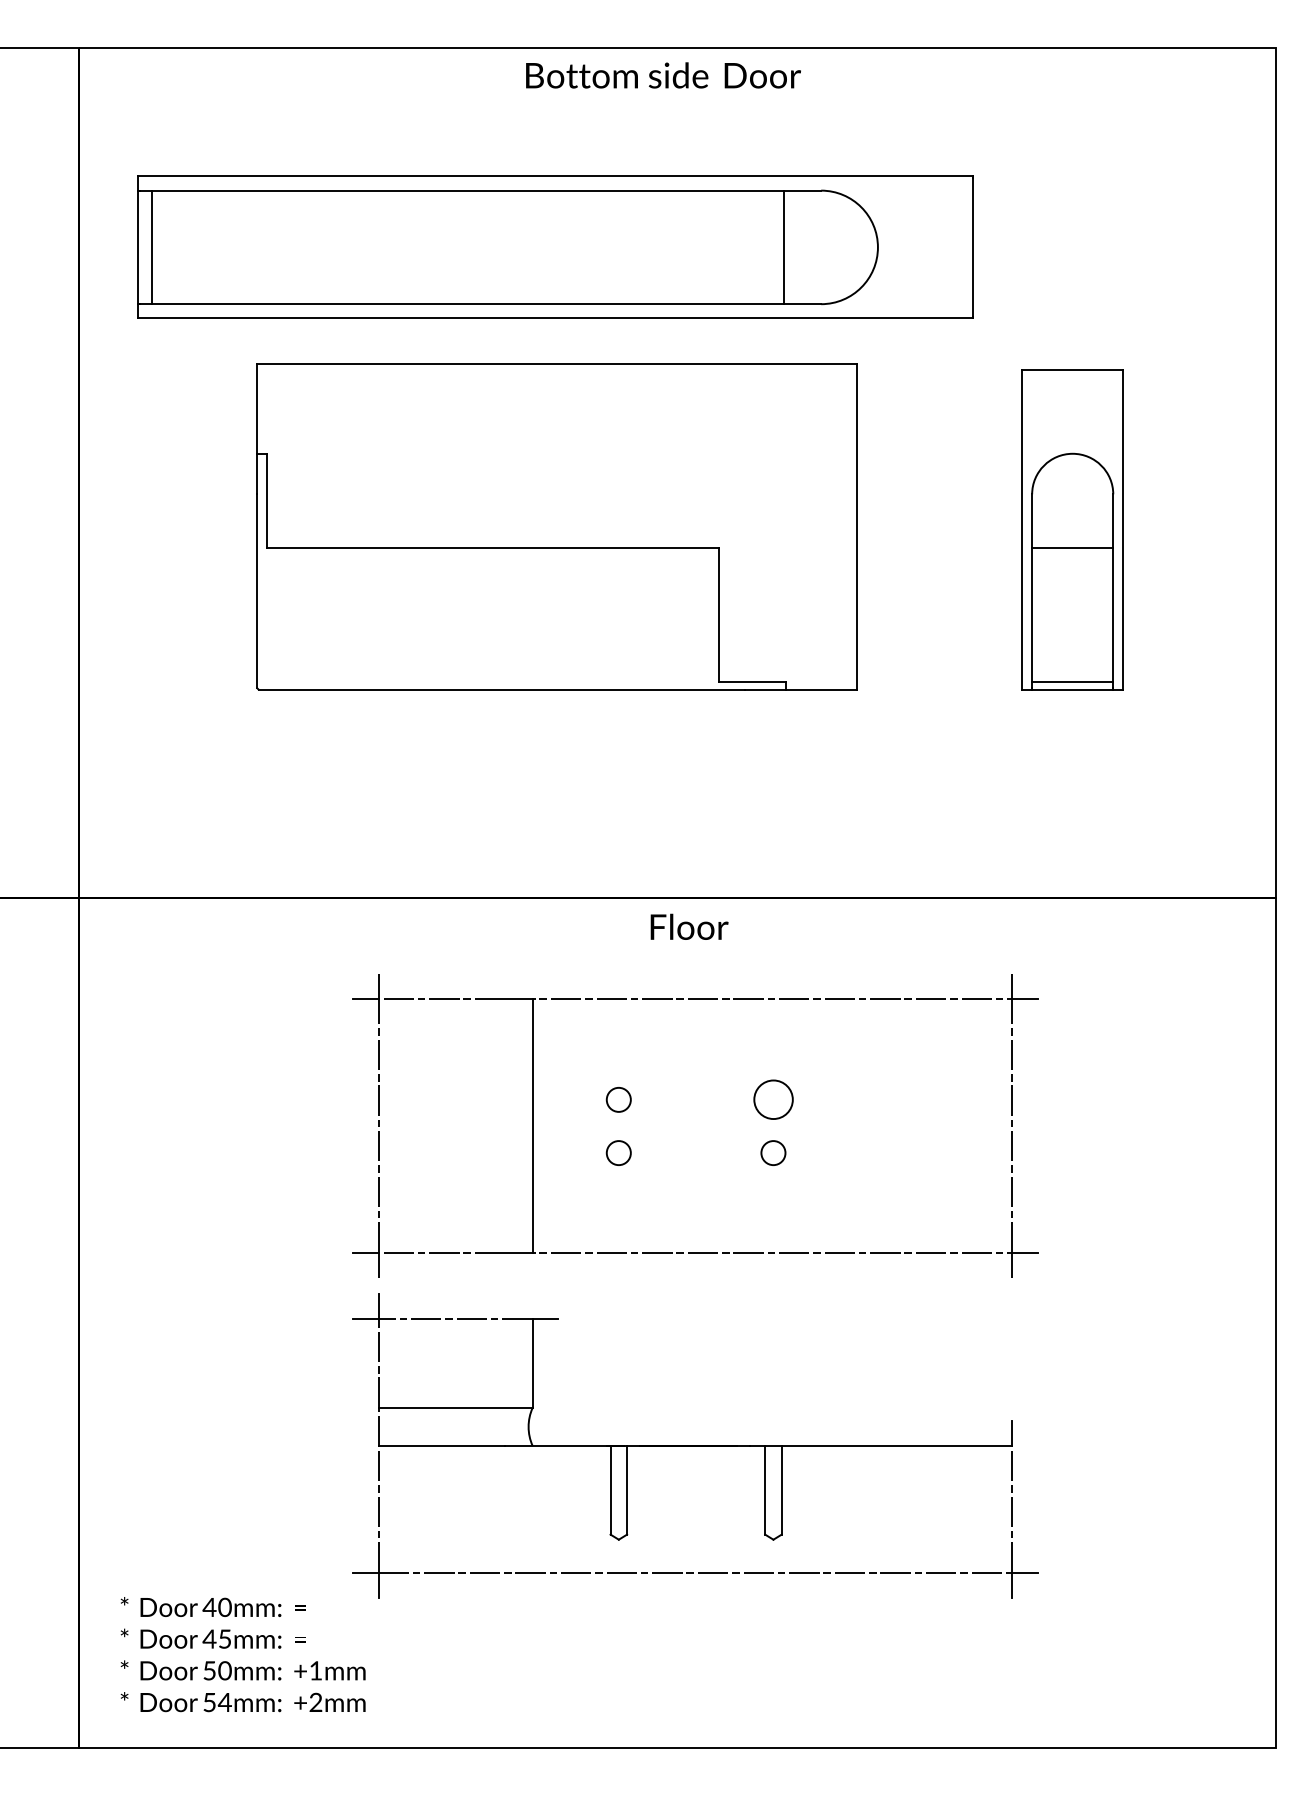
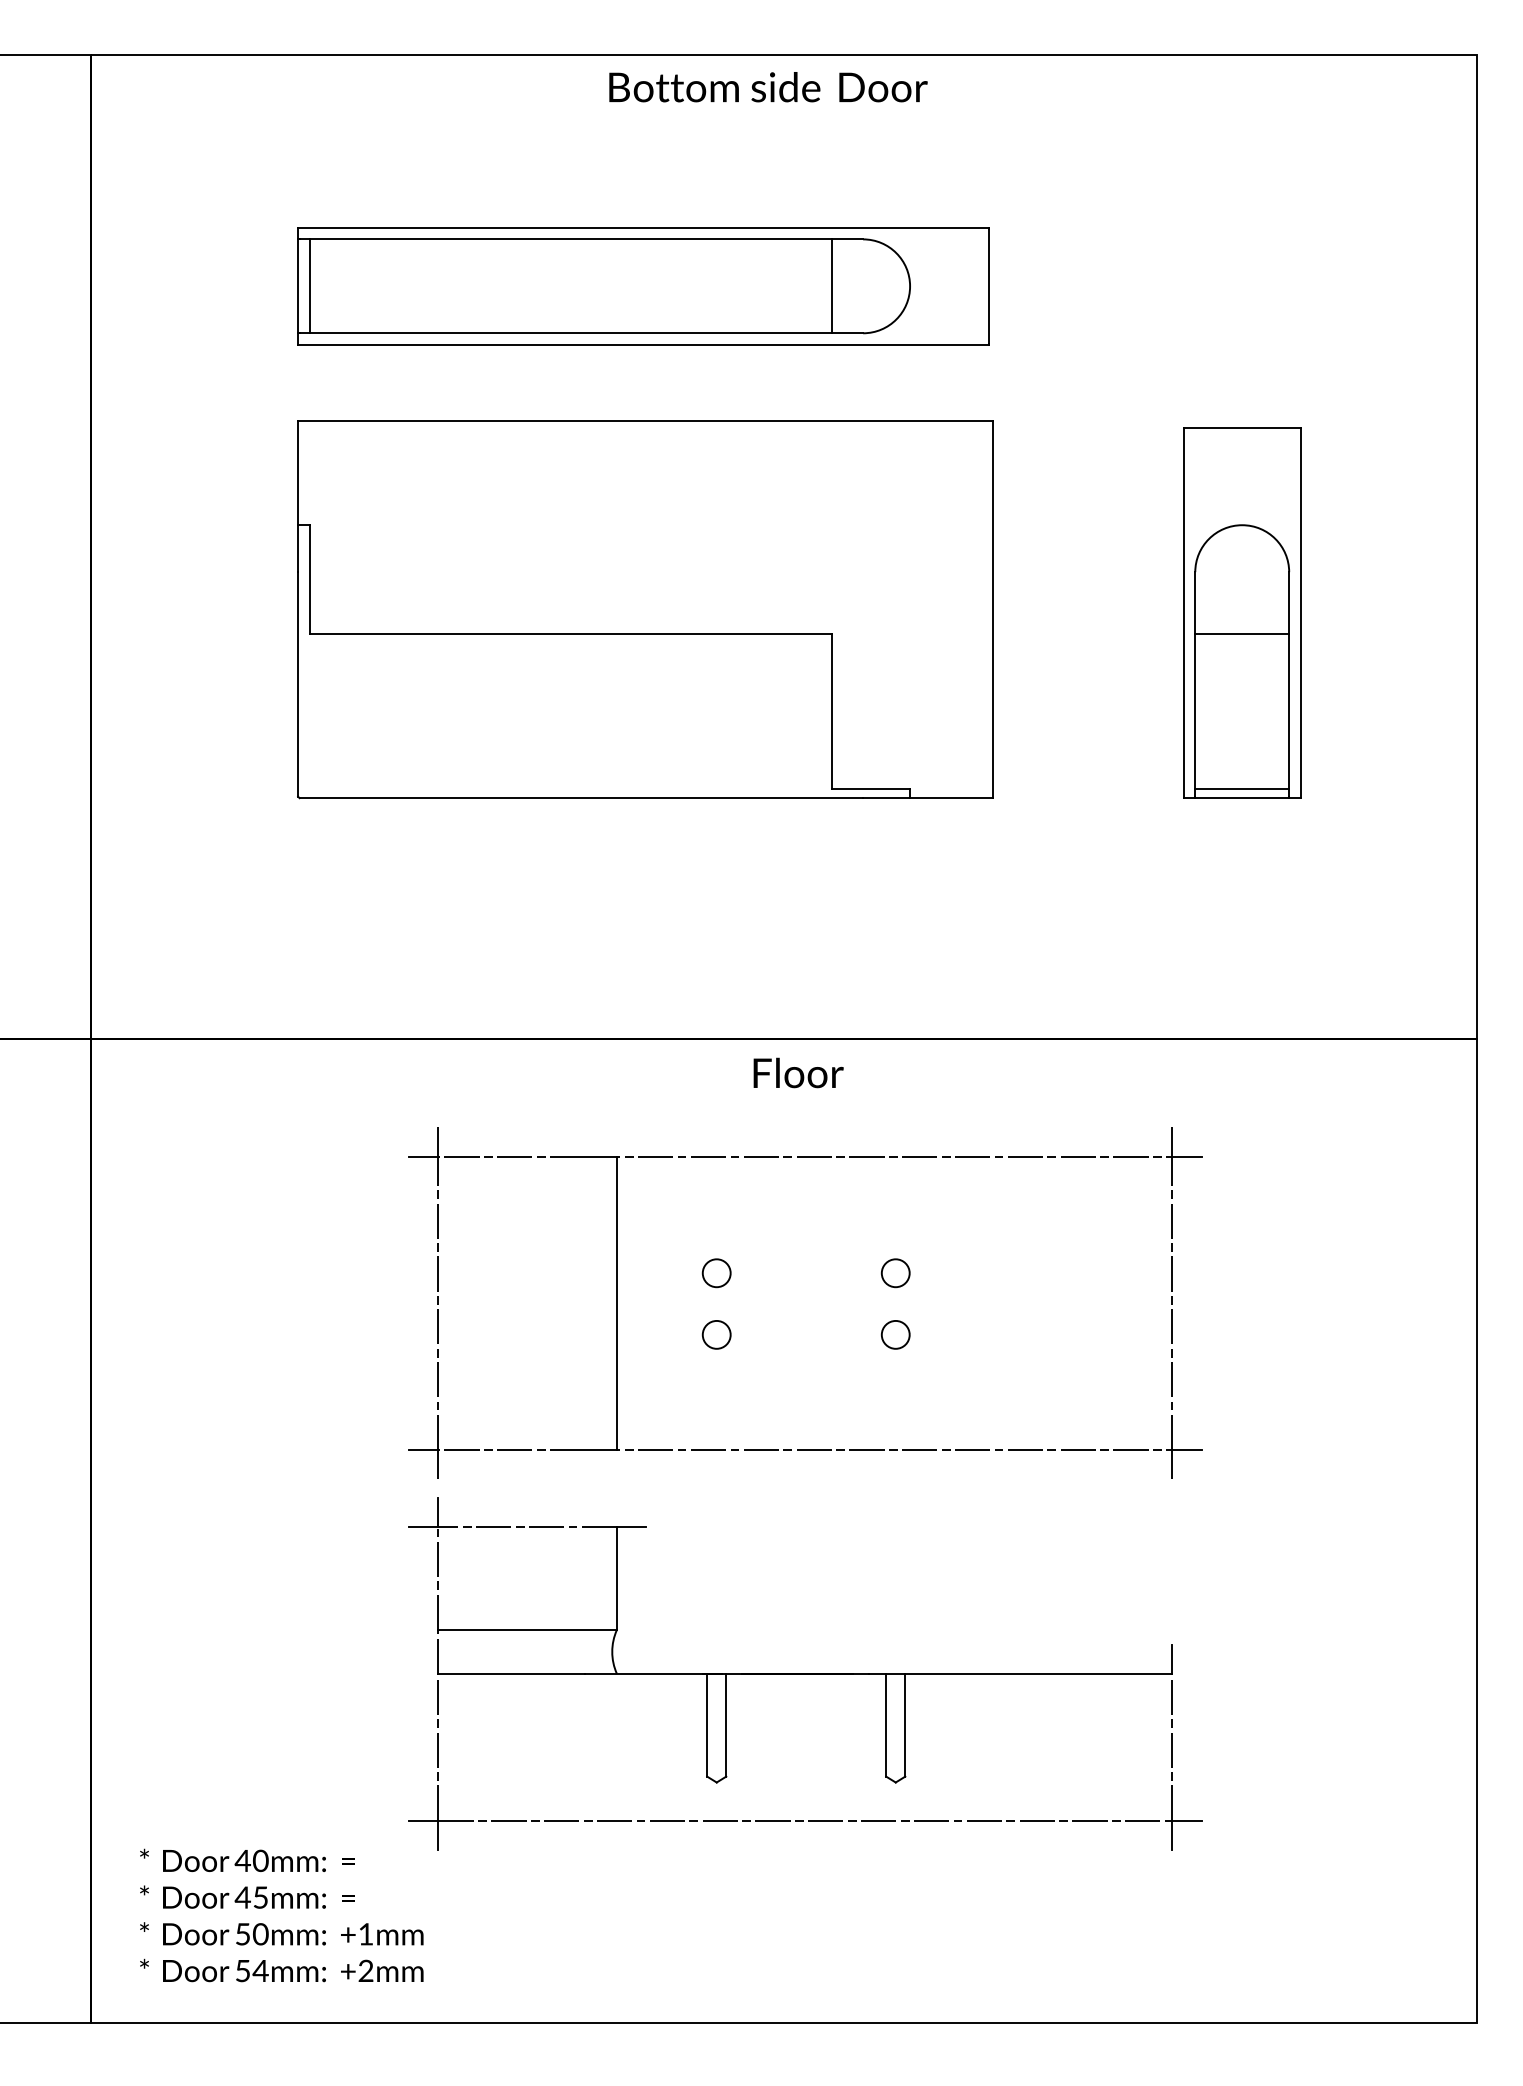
part: (555, 247) -> (643, 286), size x0.71
circle: (773, 1100) -> (895, 1273), size x0.62

